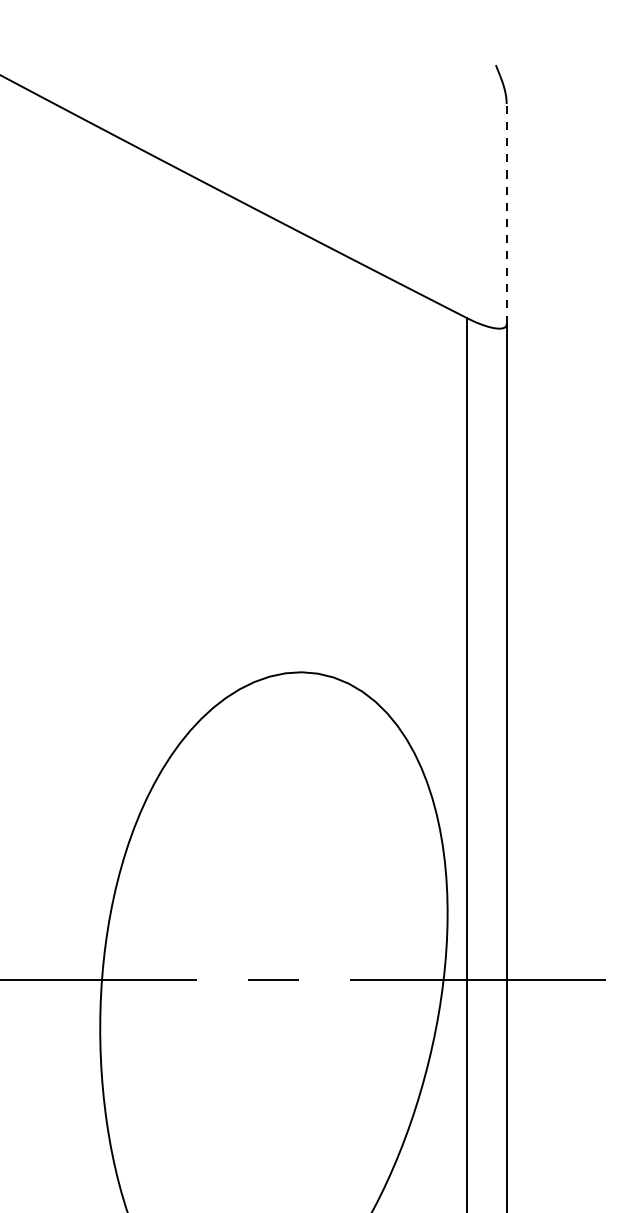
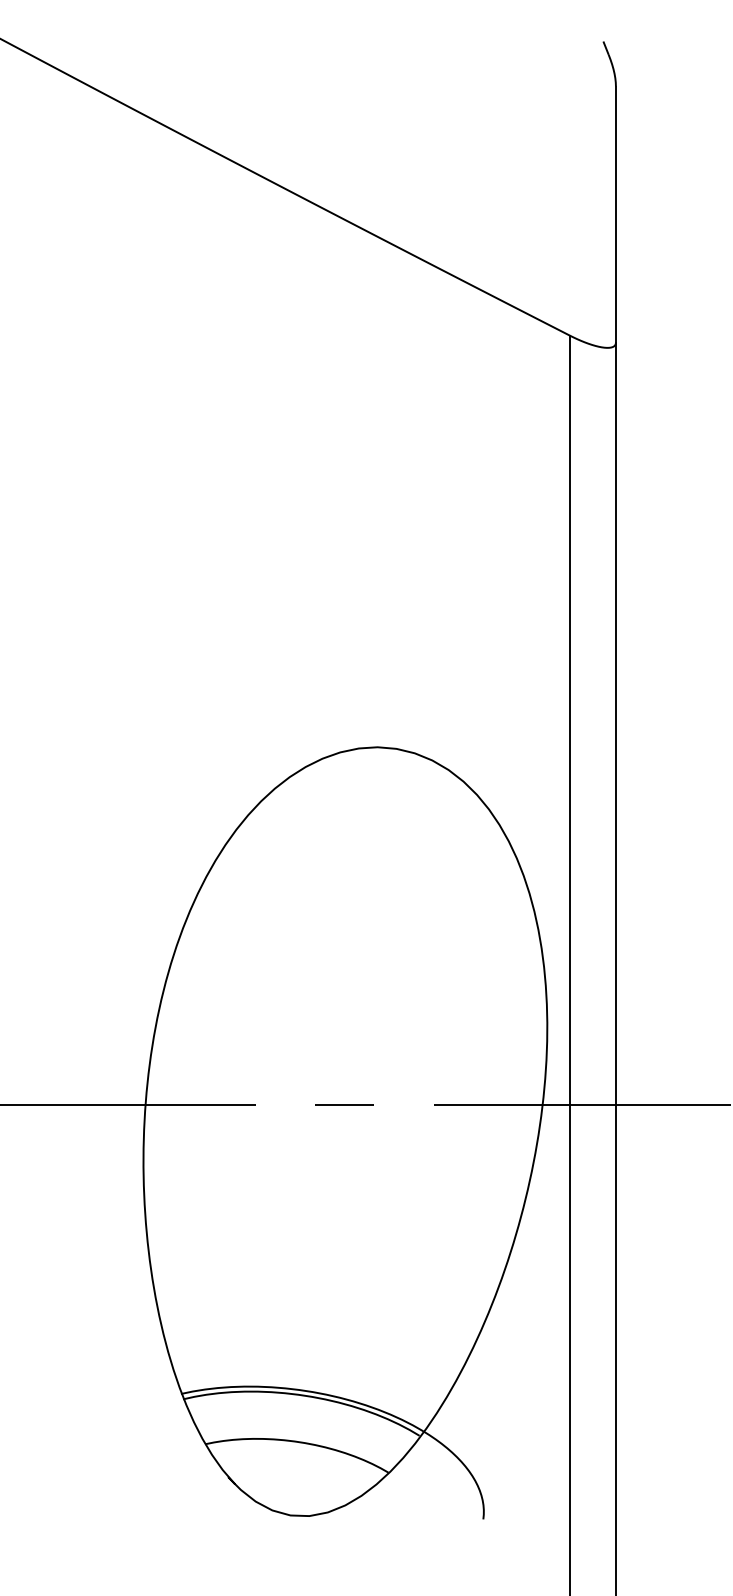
line: (506, 213) -> (615, 214), dashed -> solid

